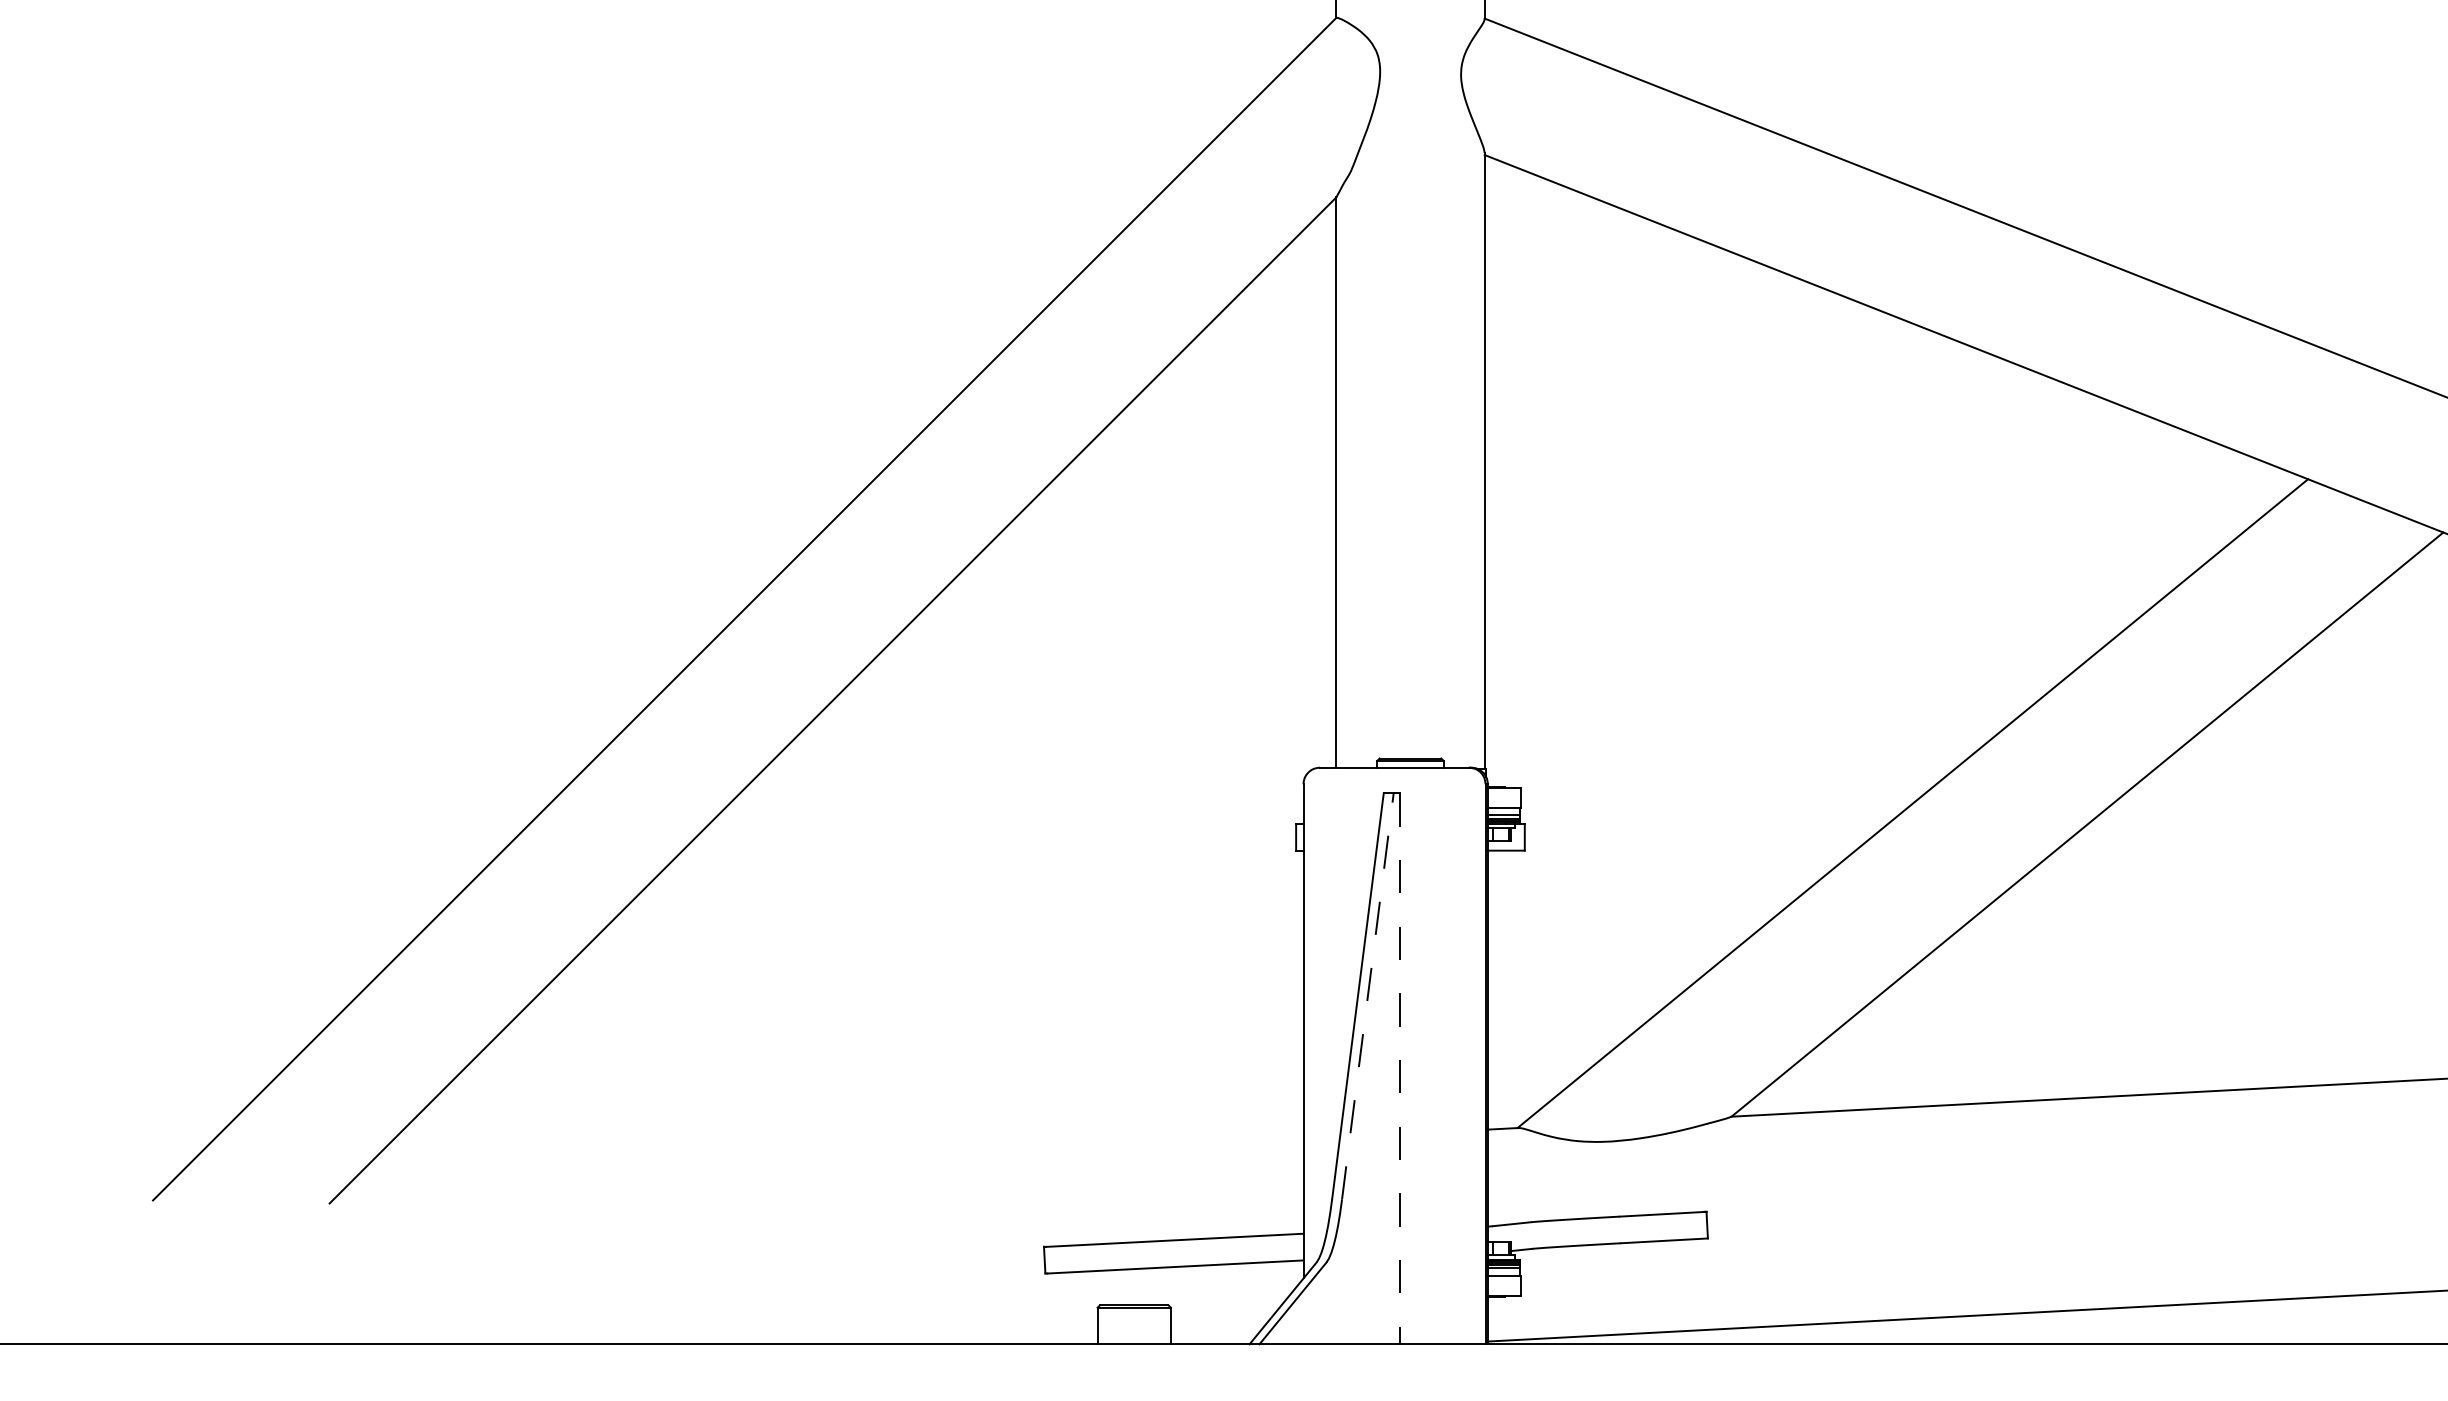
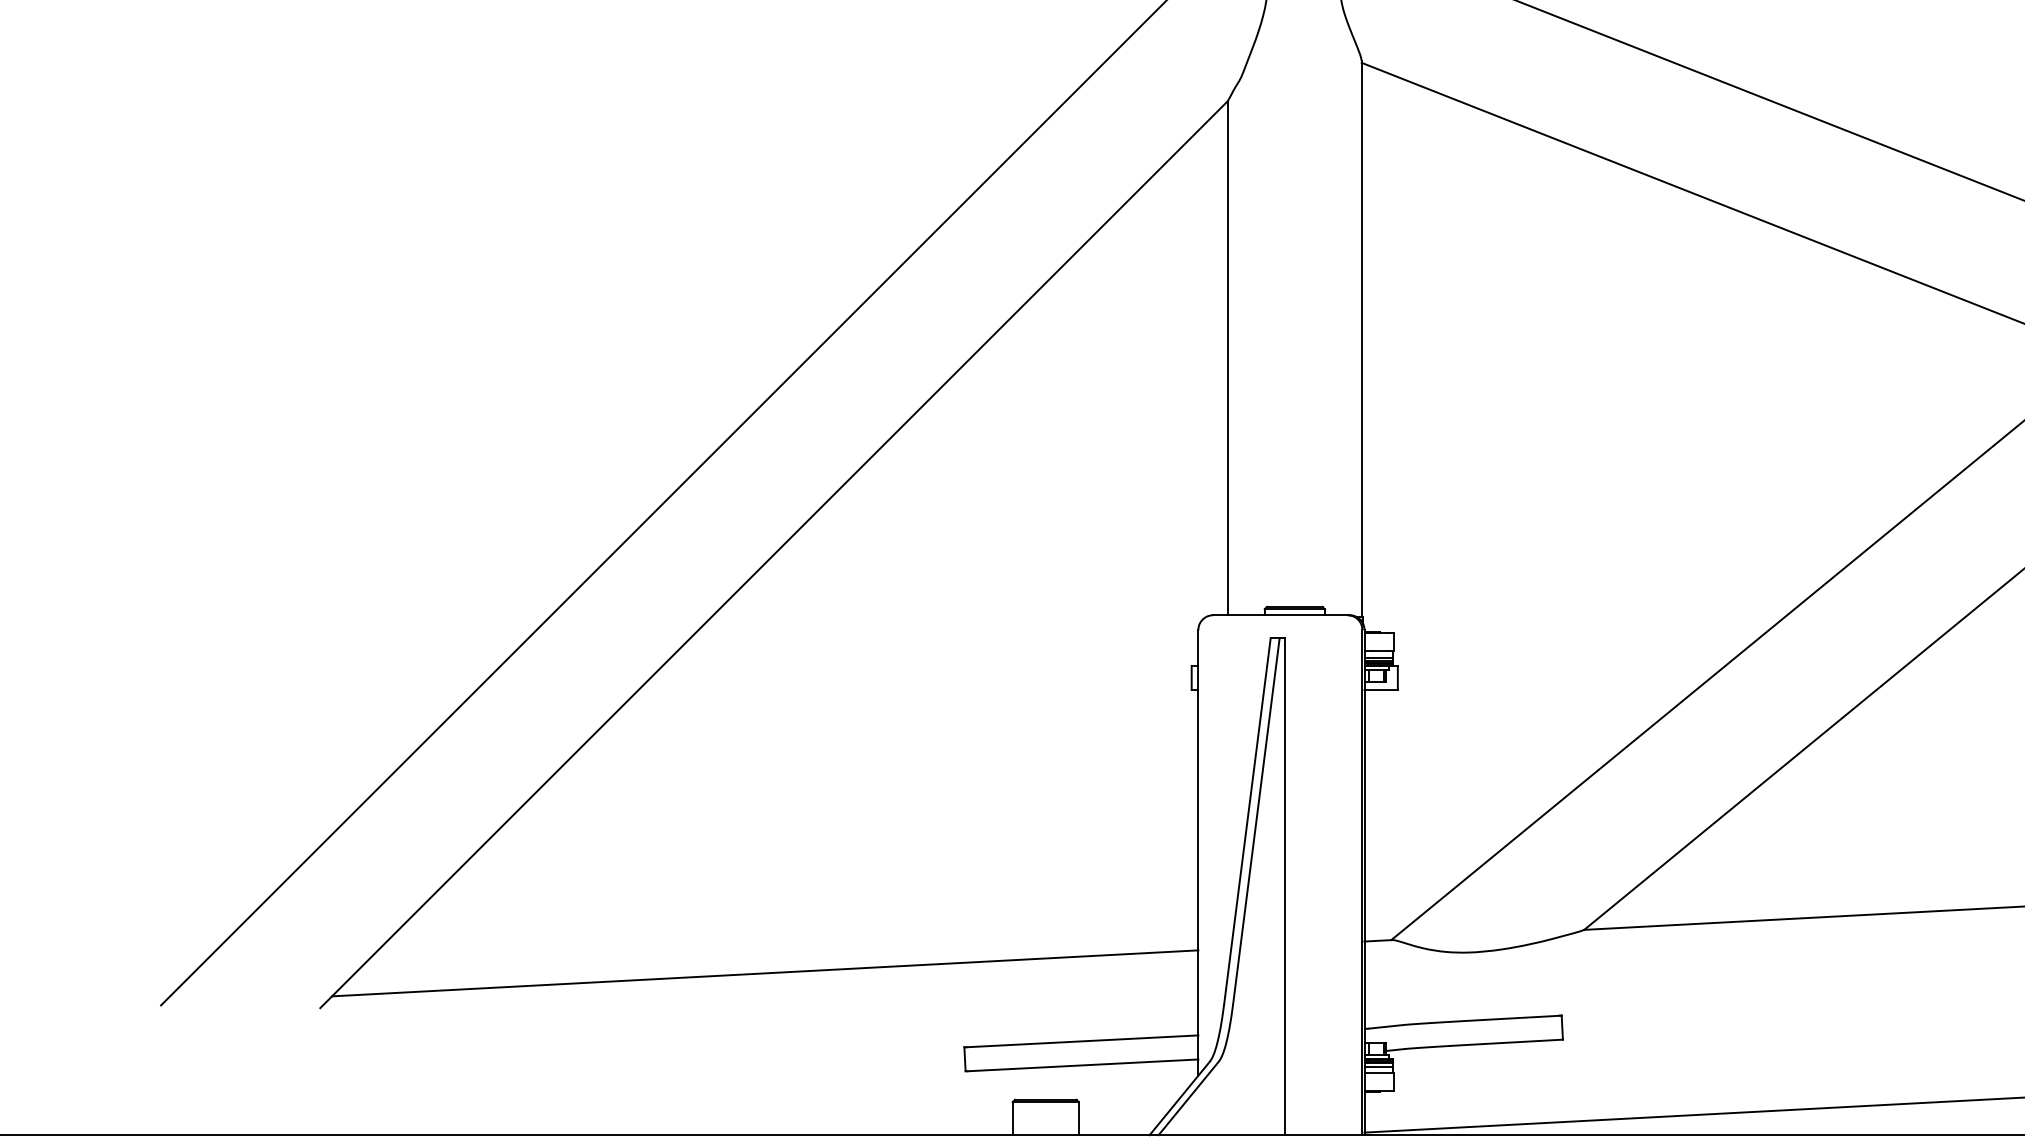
line: (1367, 996) -> (1256, 821), dashed -> solid
line: (1399, 1069) -> (1284, 887), dashed -> solid
line: (822, 1164) -> (764, 972), added

